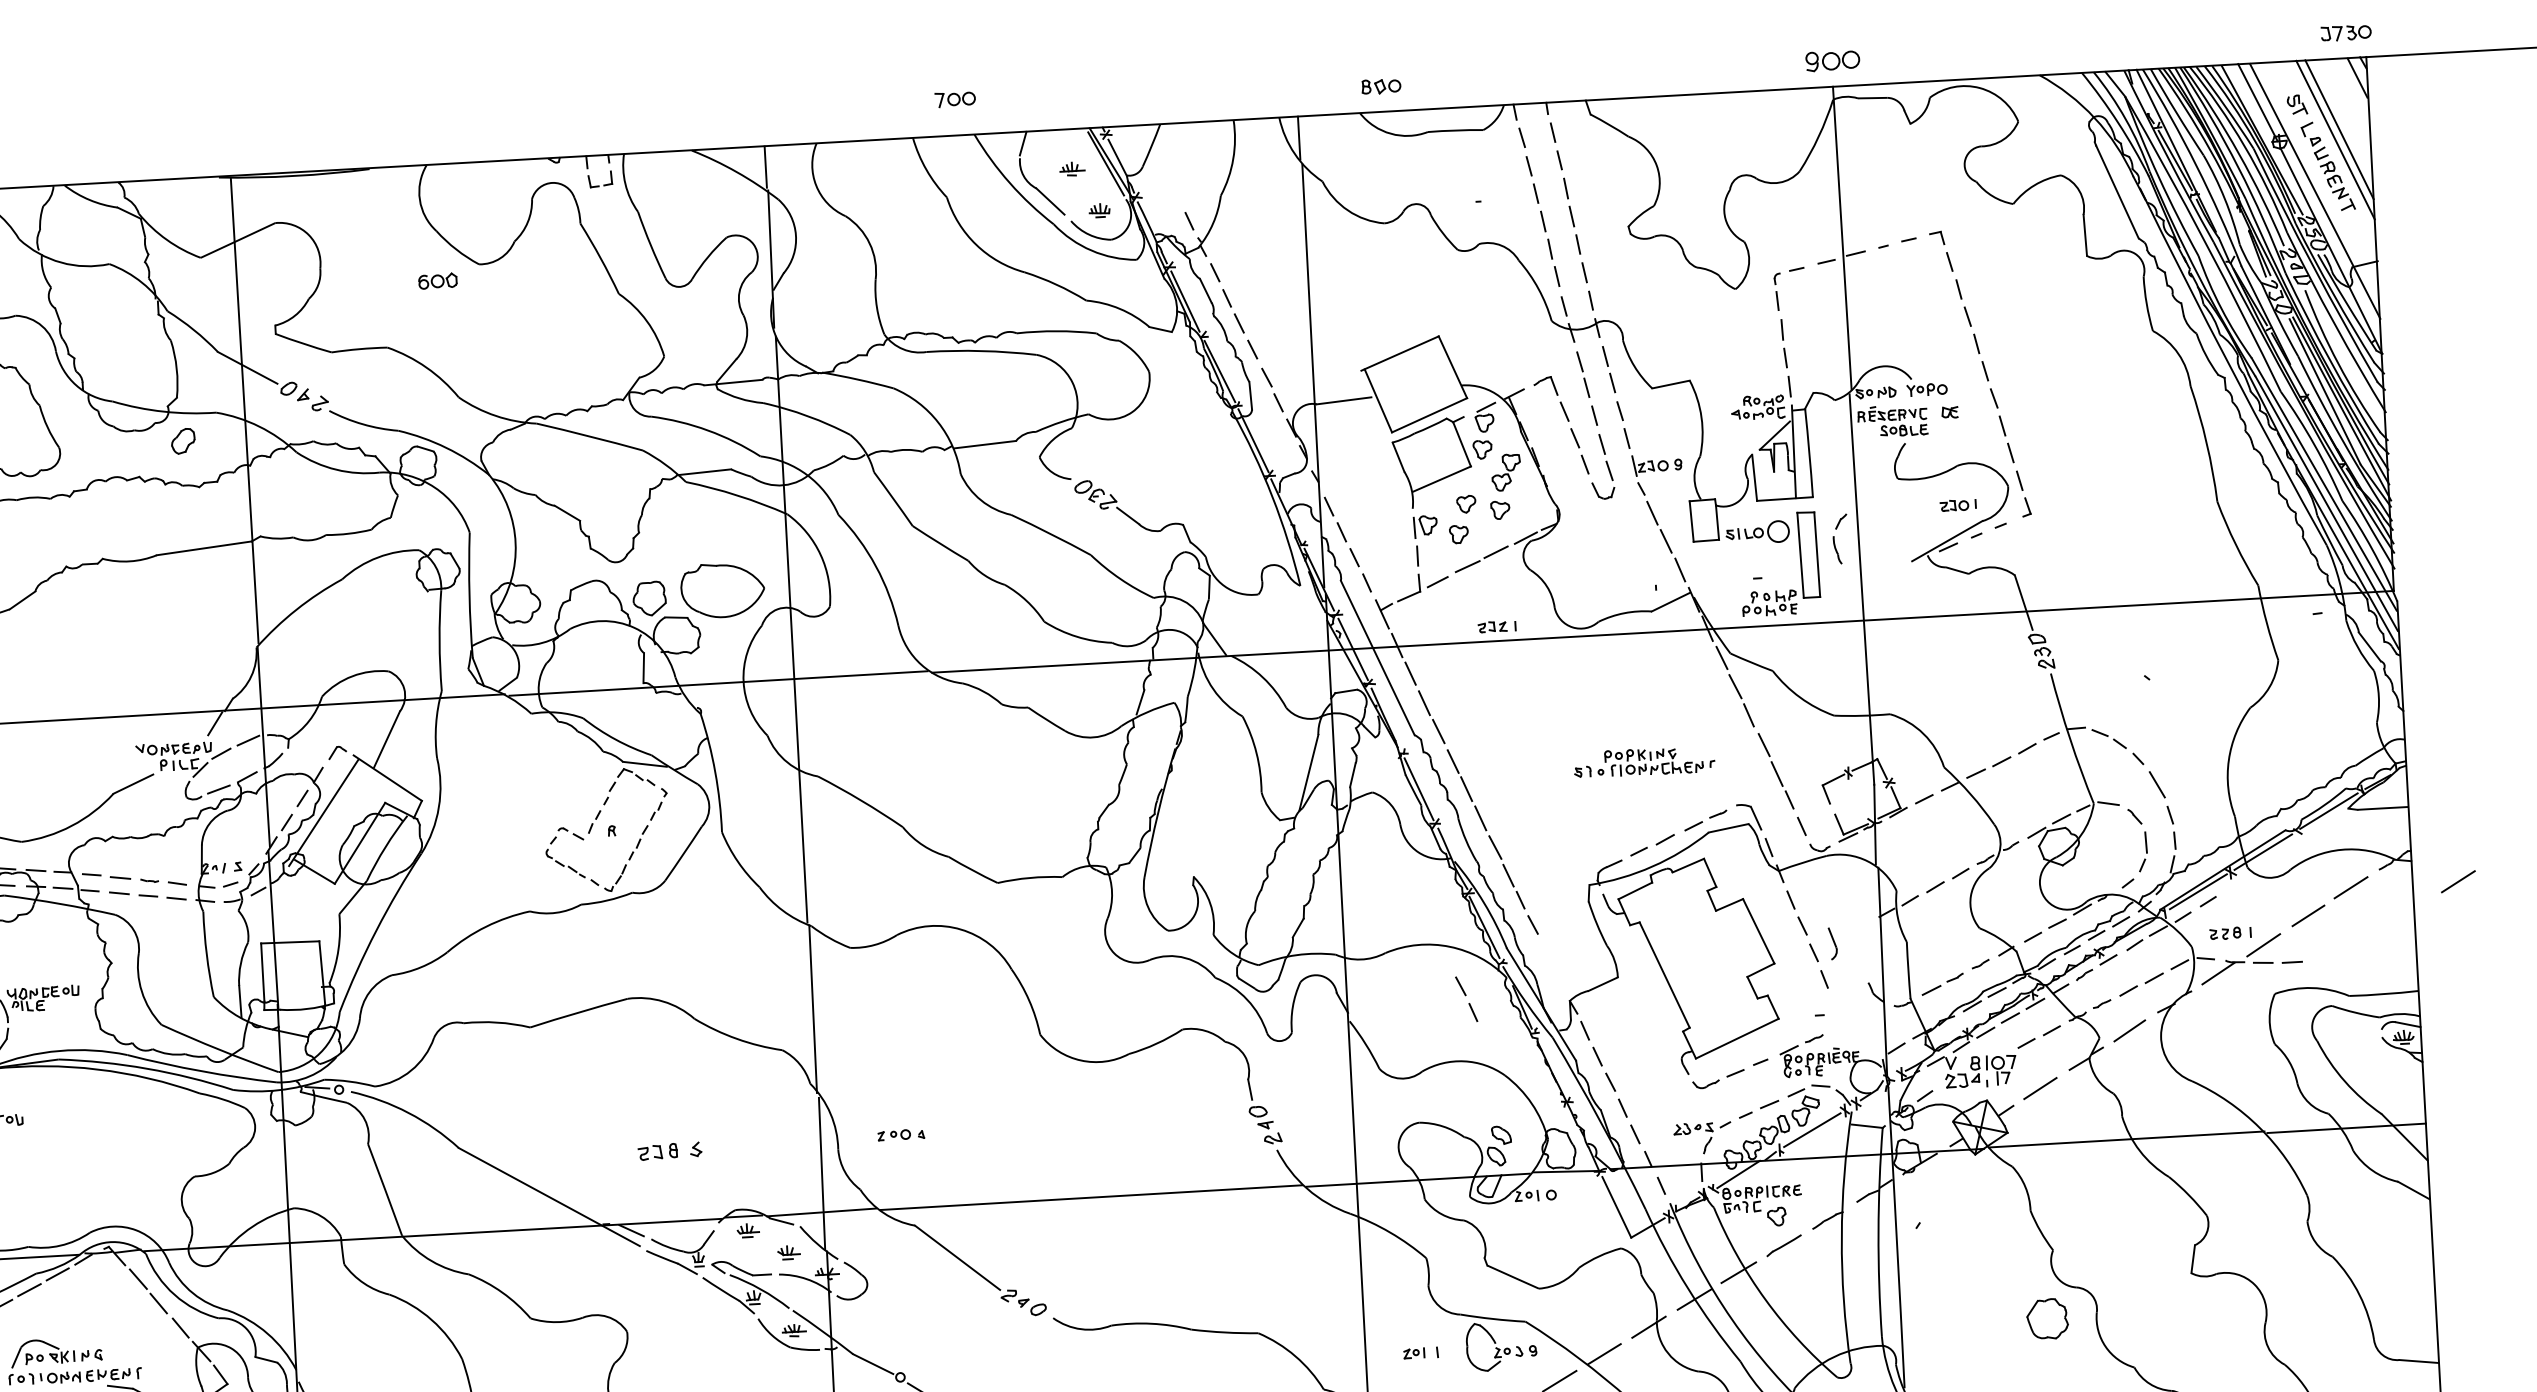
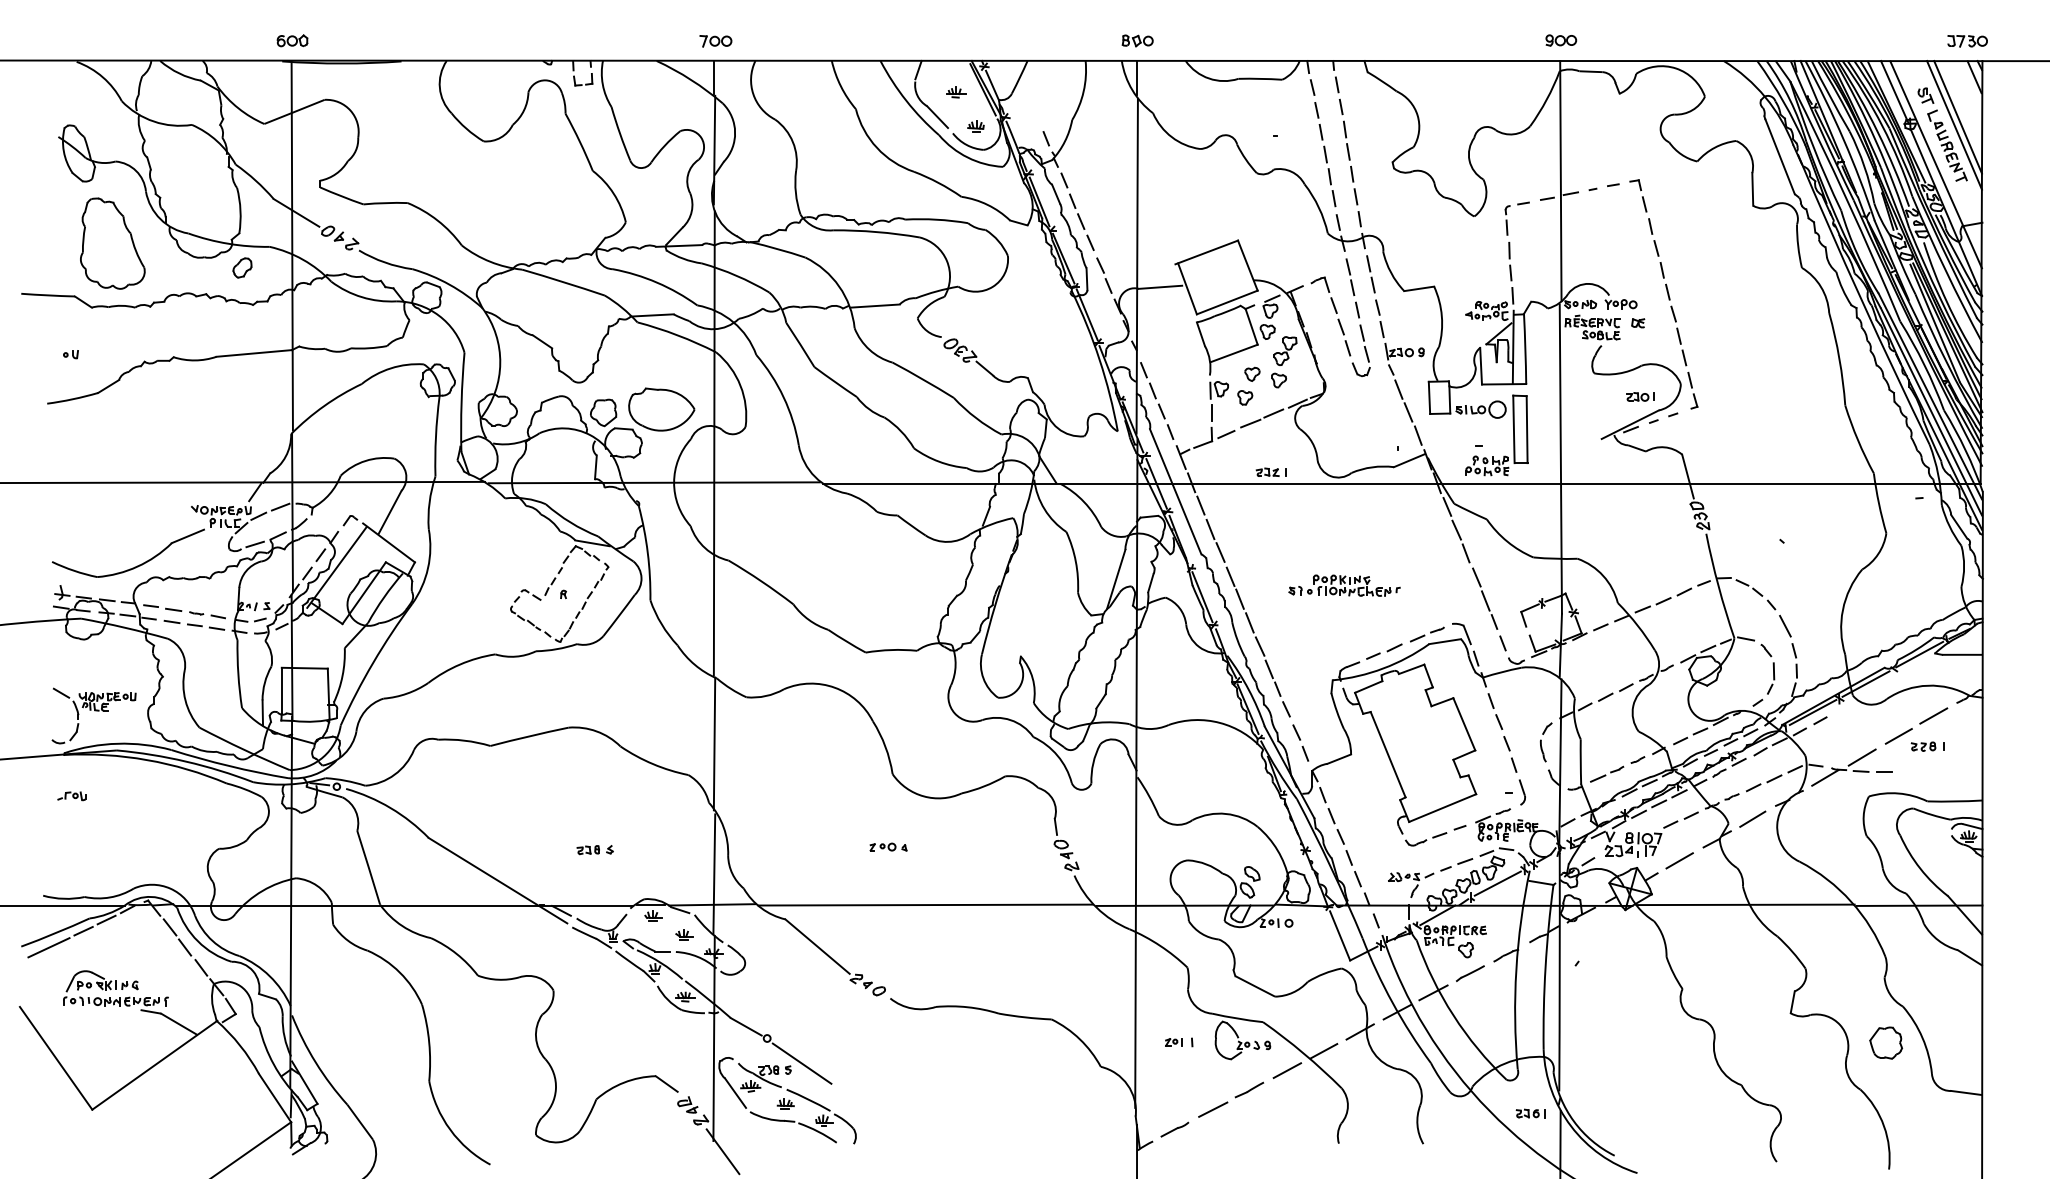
part: (1833, 60) -> (1561, 40), size x0.71
part: (1381, 86) -> (1137, 40), moved
part: (954, 99) -> (715, 41), moved
part: (437, 280) -> (292, 40), moved
part: (1839, 539) -> (1545, 742), moved
part: (1644, 761) -> (1344, 585), moved
line: (2458, 881) -> (2018, 715), removed
part: (2230, 933) -> (1927, 746), moved
part: (1831, 943) -> (1521, 792), moved
part: (1466, 998) -> (1300, 742), moved
part: (901, 1134) -> (888, 846), moved
part: (669, 1152) -> (594, 850), size x0.71
part: (2047, 1318) -> (1886, 1042), moved

